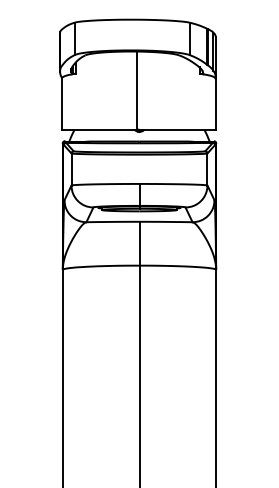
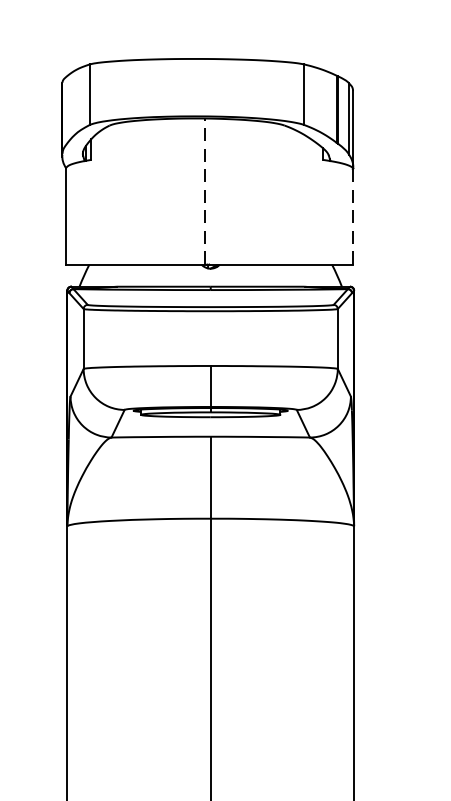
line: (136, 90) -> (205, 191), solid -> dashed
line: (215, 104) -> (352, 217), solid -> dashed

